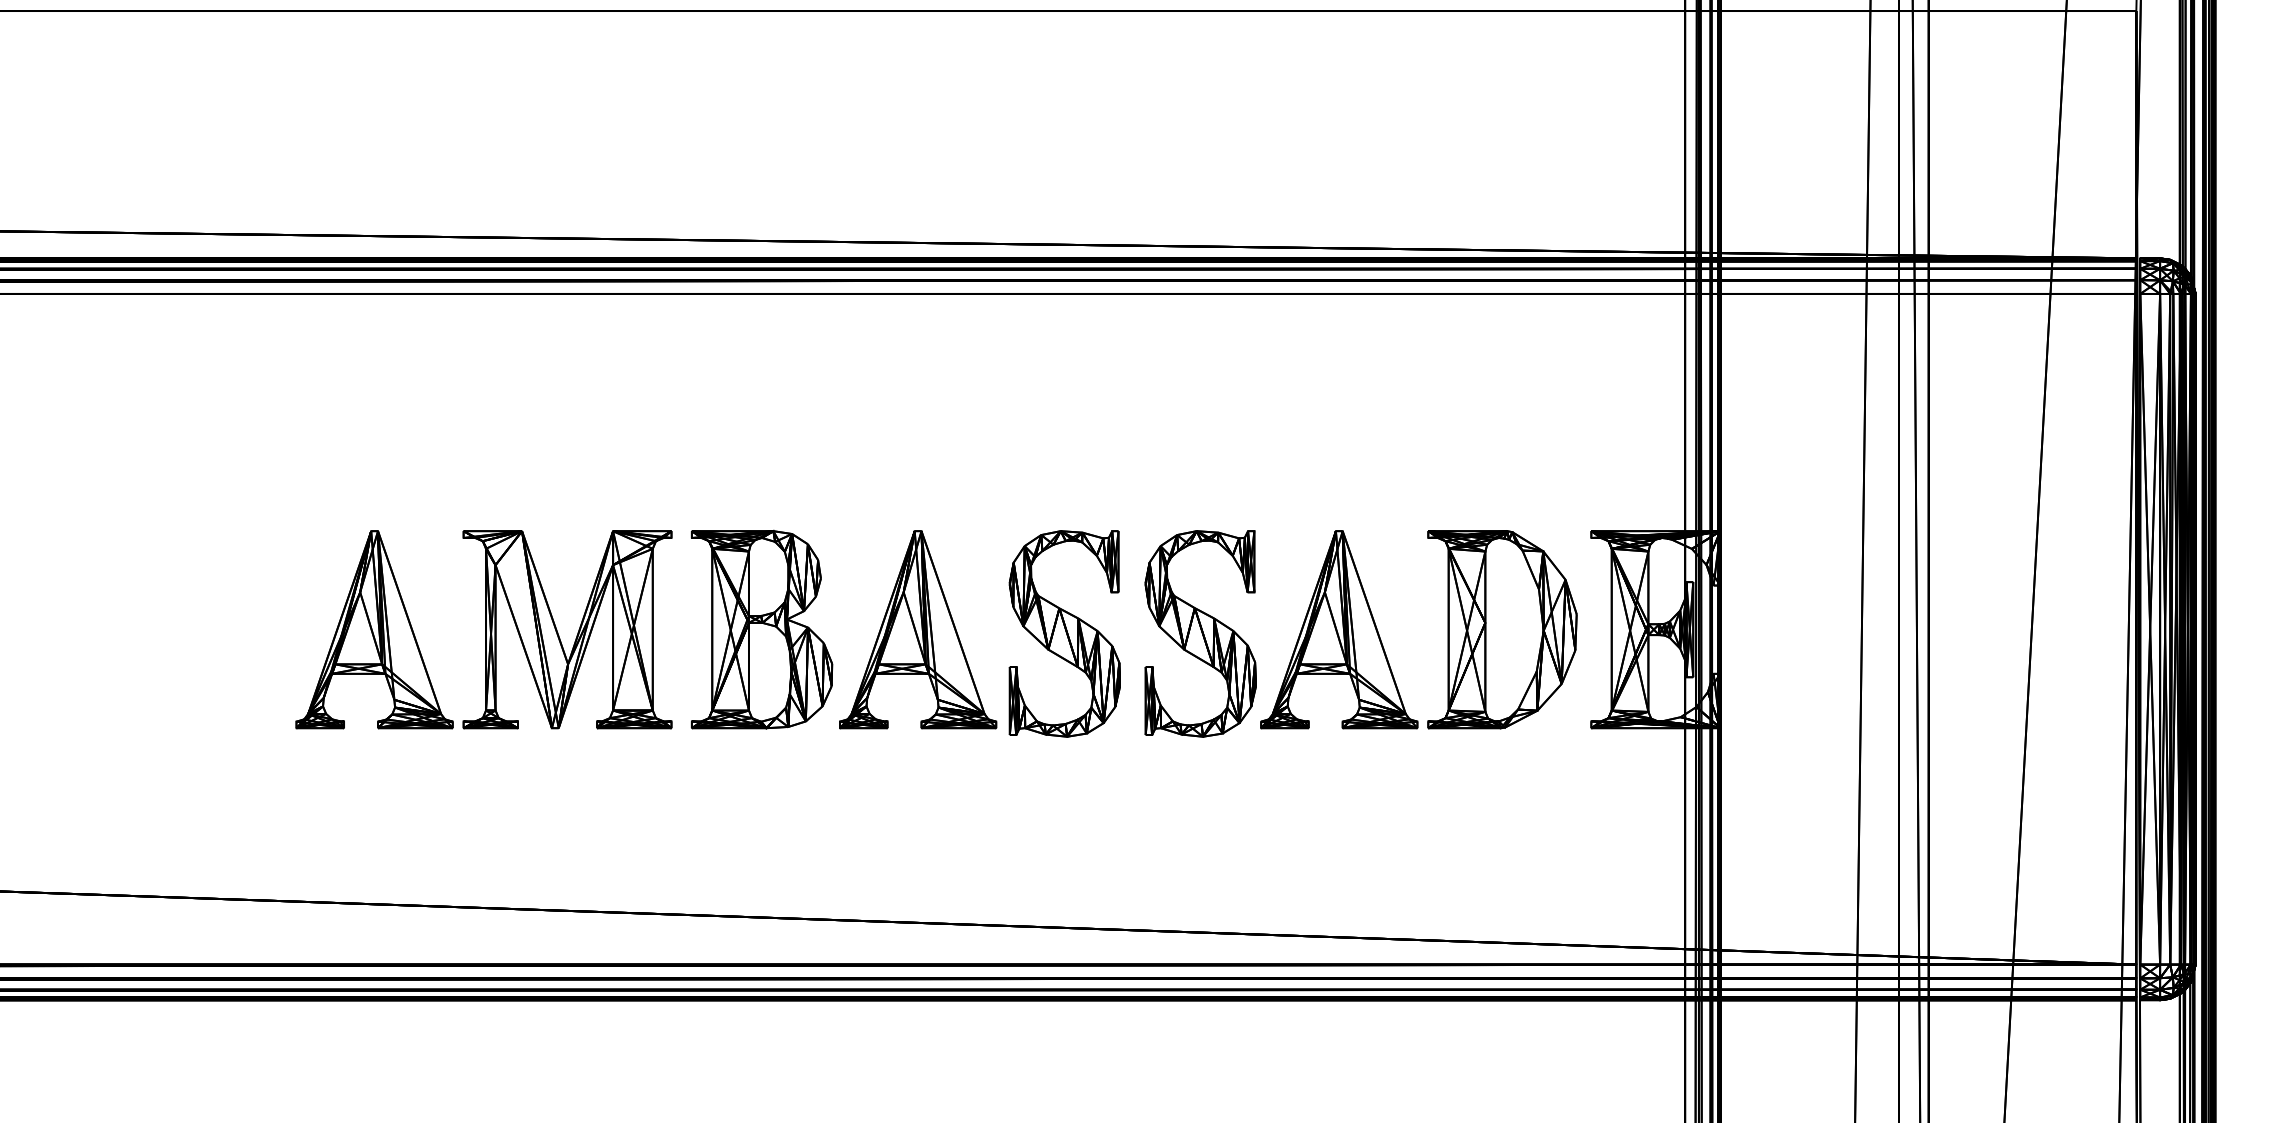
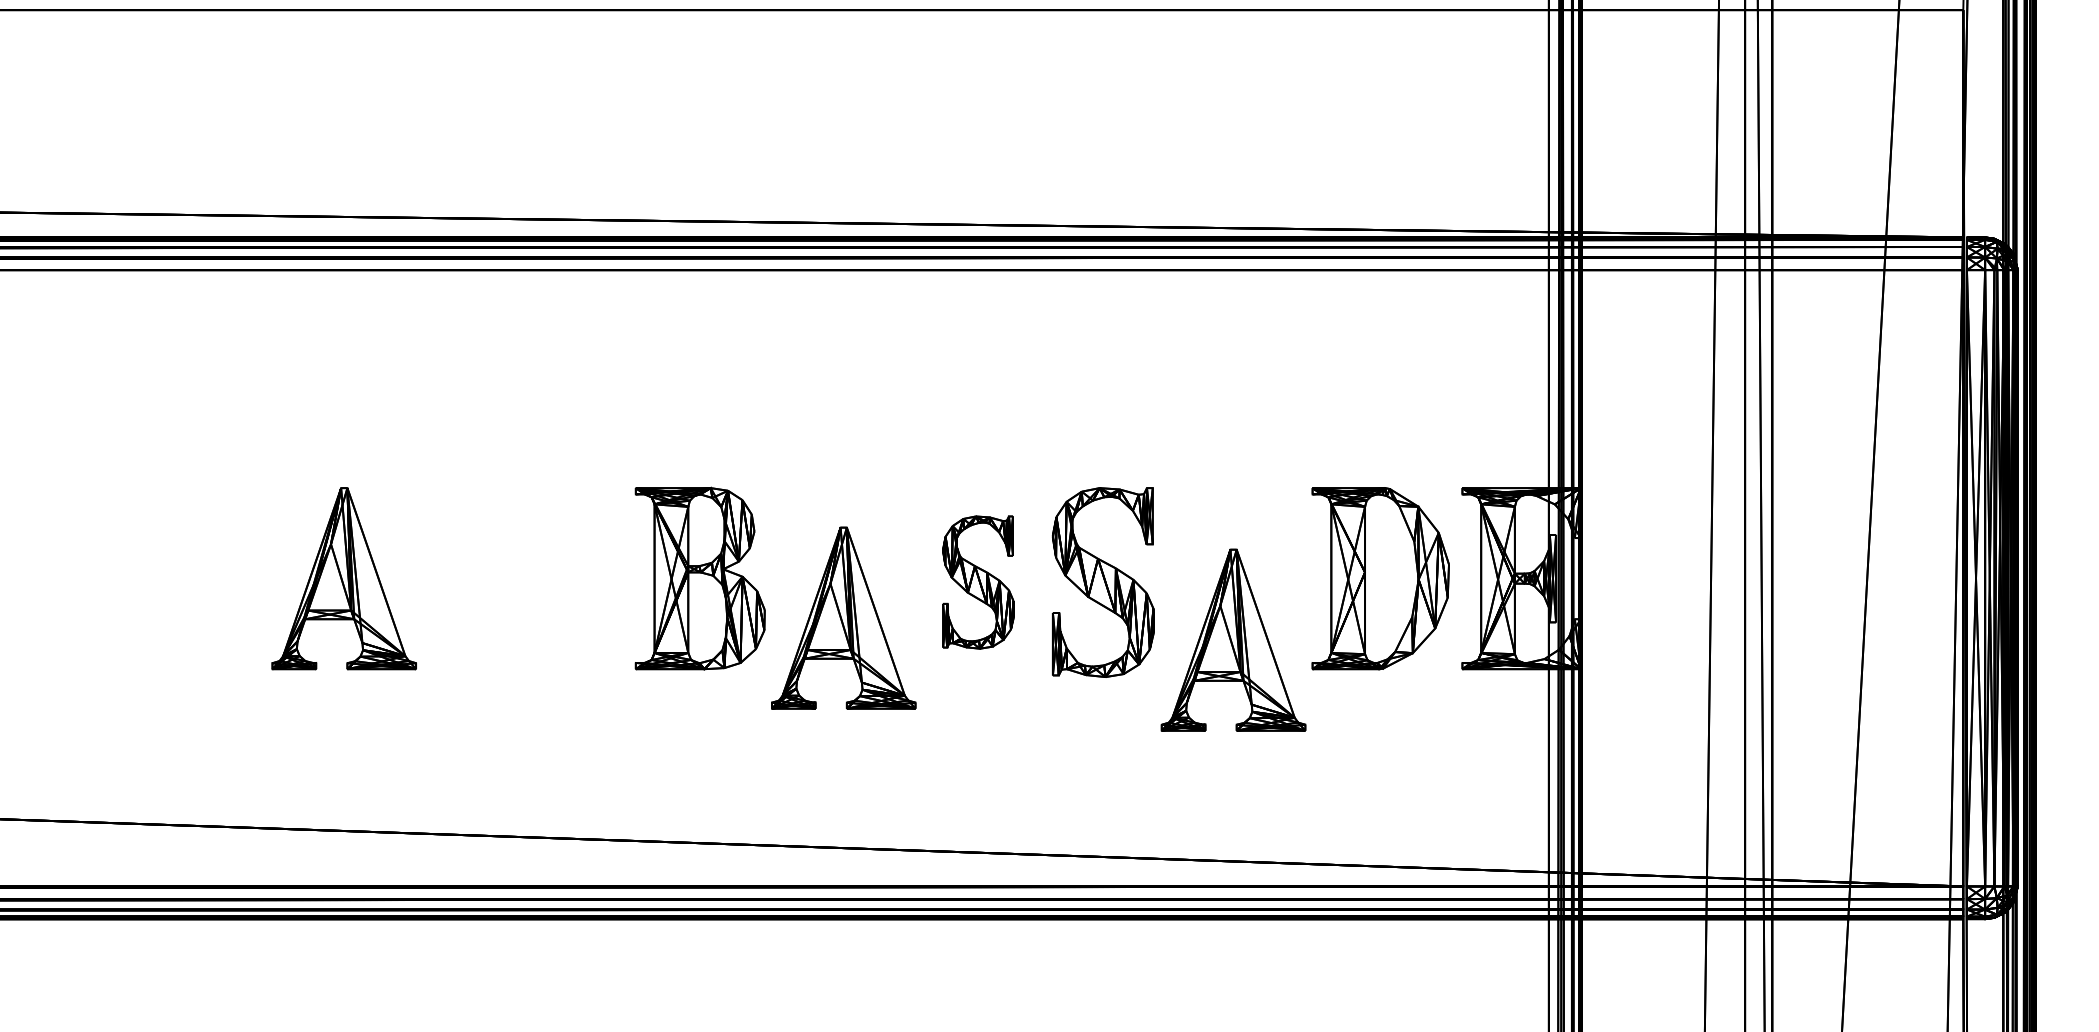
part: (918, 629) -> (844, 618), moved
part: (1339, 629) -> (1233, 640), moved
part: (558, 632) -> (513, 581), removed
part: (1064, 633) -> (978, 582), size x0.7

